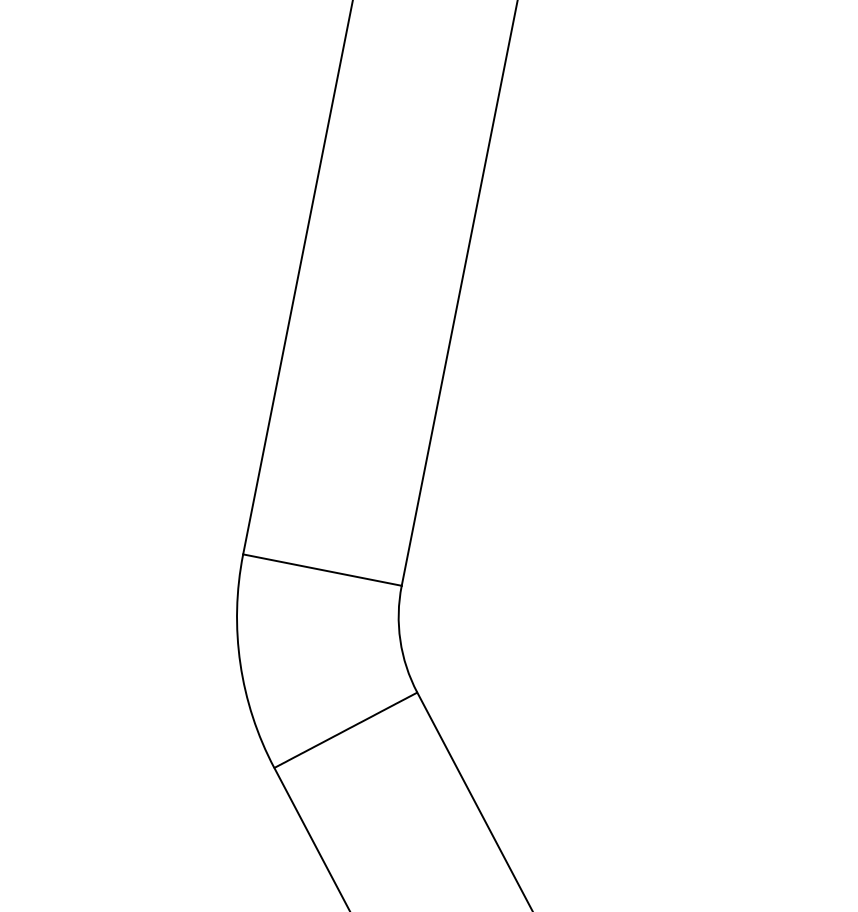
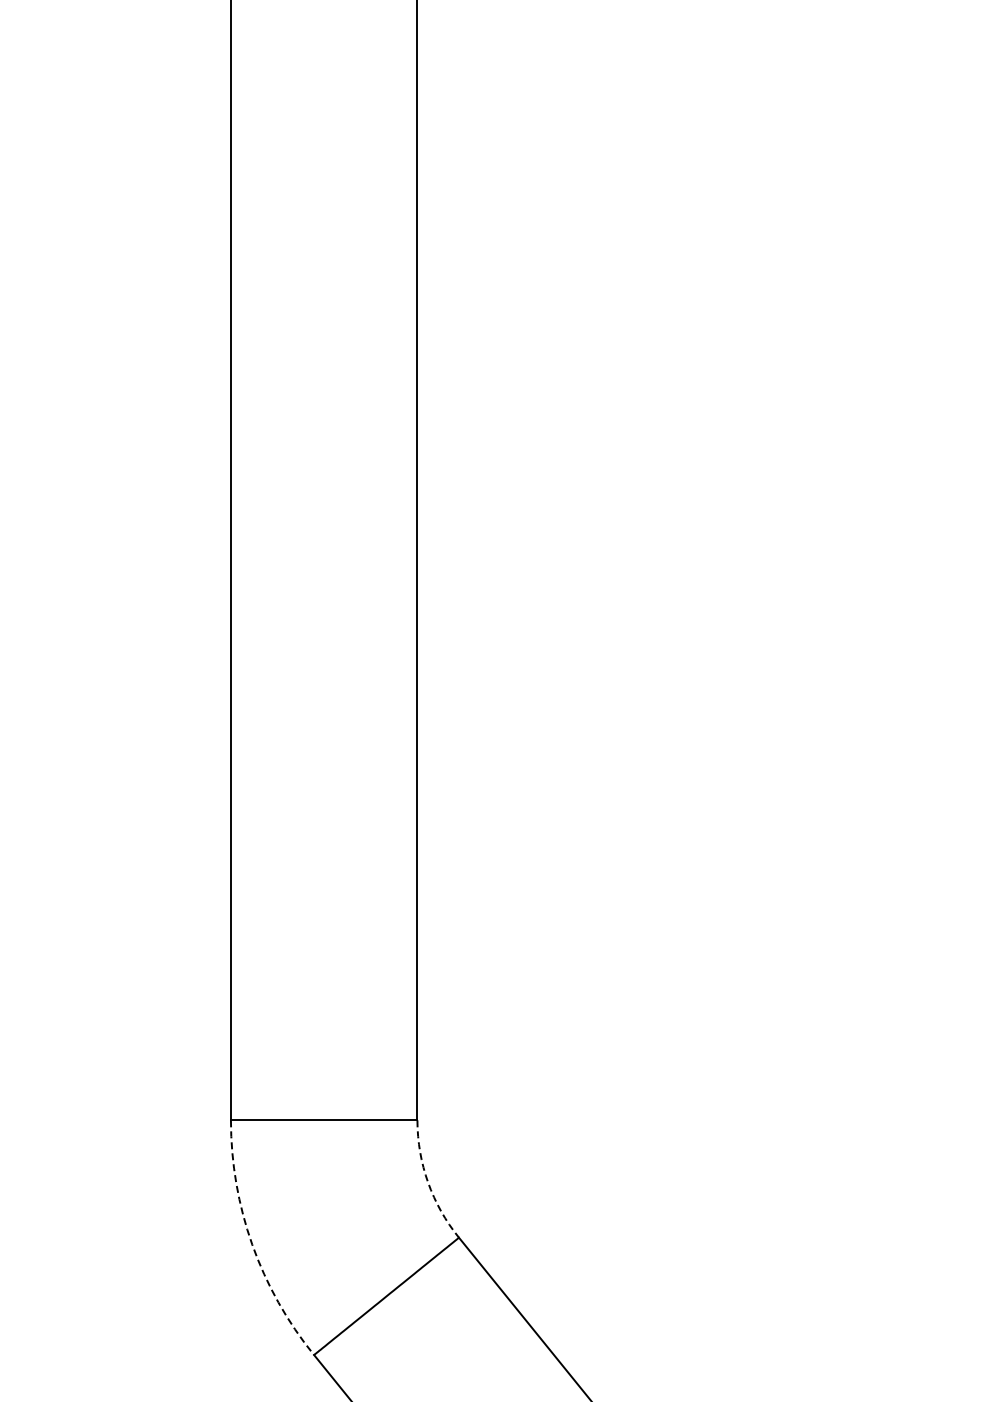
arc: (400, 640) -> (428, 1182), solid -> dashed
arc: (240, 663) -> (252, 1244), solid -> dashed

